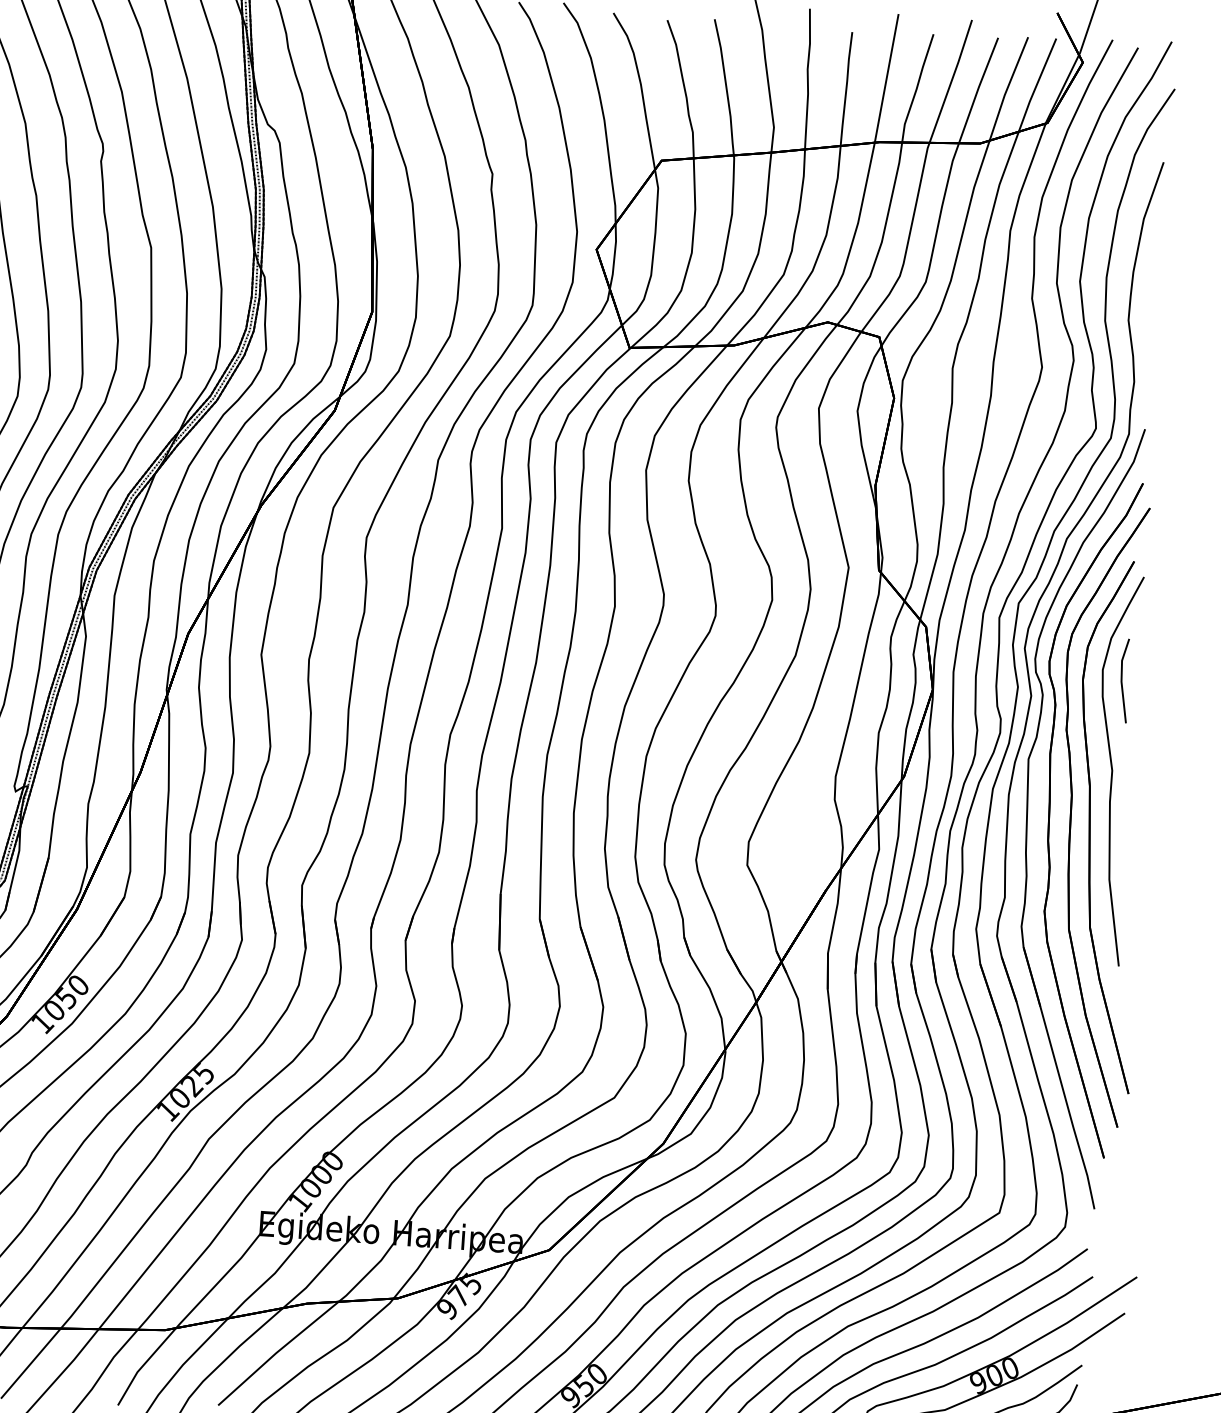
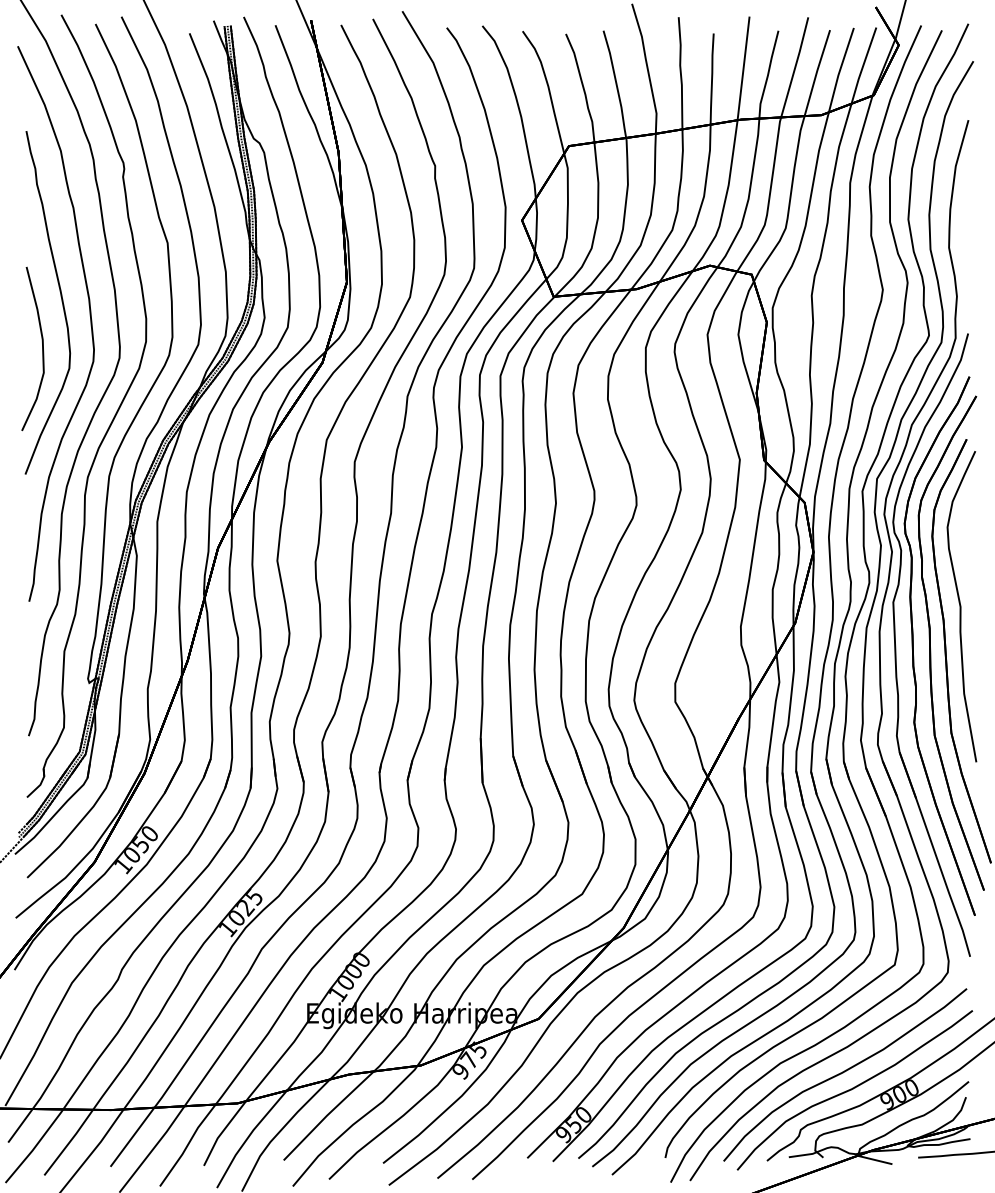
line: (1122, 680) -> (963, 534), removed

